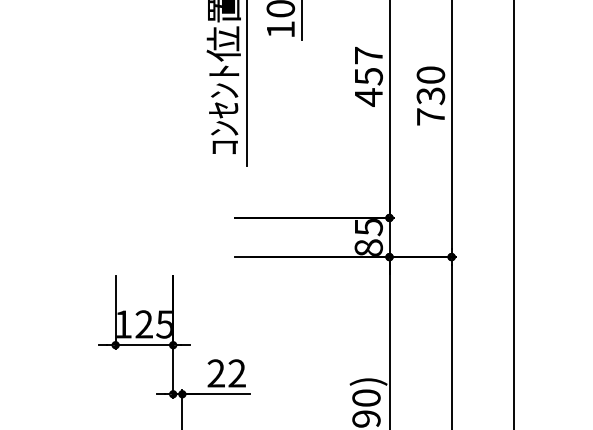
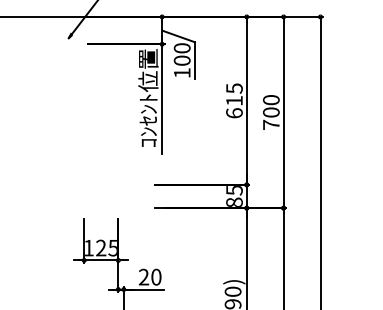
text: (368, 75) -> (234, 100), 457 -> 615
text: (431, 95) -> (271, 112), 730 -> 700
text: (237, 373) -> (156, 277), 22 -> 20

